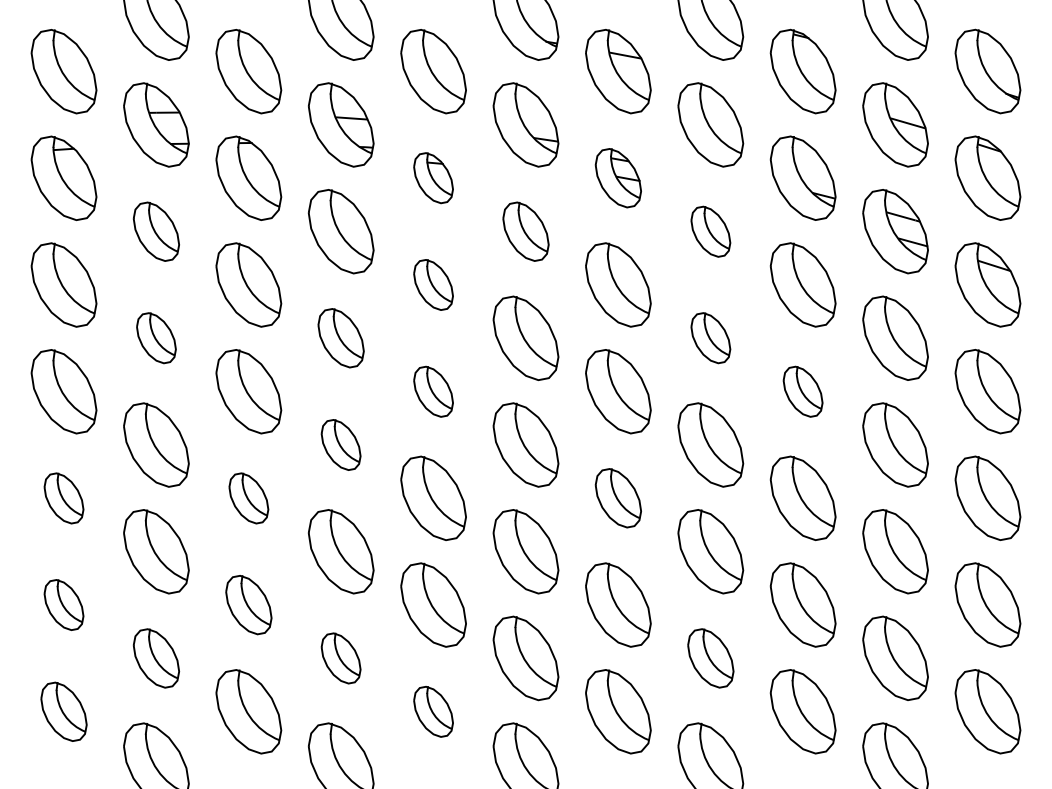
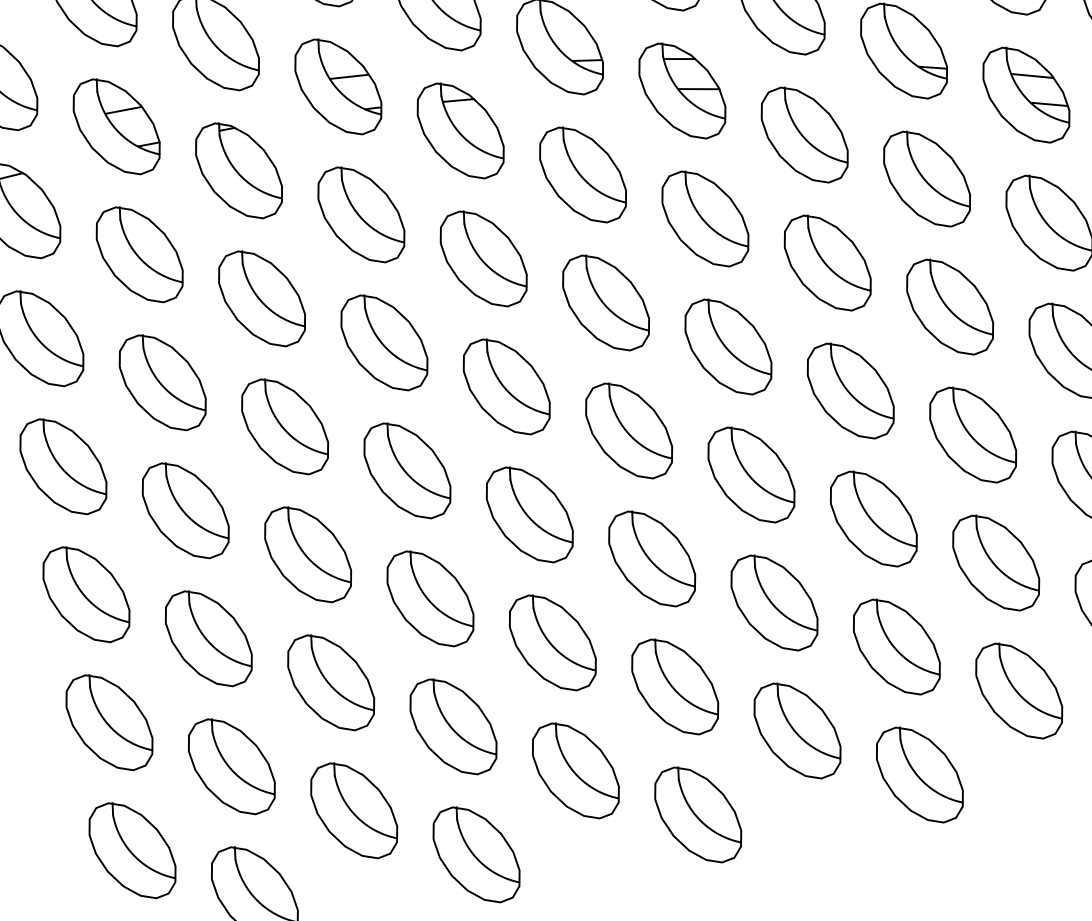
part: (433, 177) -> (460, 130), size x1.67
part: (618, 177) -> (682, 90), size x1.43
part: (156, 231) -> (139, 254), size x1.43
part: (525, 231) -> (582, 174), size x1.43
part: (710, 231) -> (804, 135), size x1.67
part: (433, 284) -> (483, 258), size x1.67
part: (156, 337) -> (162, 381), size x1.67
part: (340, 337) -> (383, 342), size x1.43
part: (710, 337) -> (827, 262), size x1.67
part: (433, 391) -> (506, 386), size x1.67
part: (802, 391) -> (949, 307), size x1.67
part: (340, 444) -> (406, 470), size x1.67
part: (618, 497) -> (751, 473), size x1.43
part: (63, 498) -> (85, 594), size x1.67
part: (248, 498) -> (307, 555), size x1.67
part: (63, 604) -> (108, 722), size x1.67
part: (248, 604) -> (330, 682), size x1.43
part: (156, 658) -> (231, 766), size x1.43
part: (340, 658) -> (452, 727), size x1.67
part: (710, 658) -> (896, 647), size x1.43
part: (63, 711) -> (131, 850), size x1.43
part: (433, 711) -> (575, 770), size x1.67

